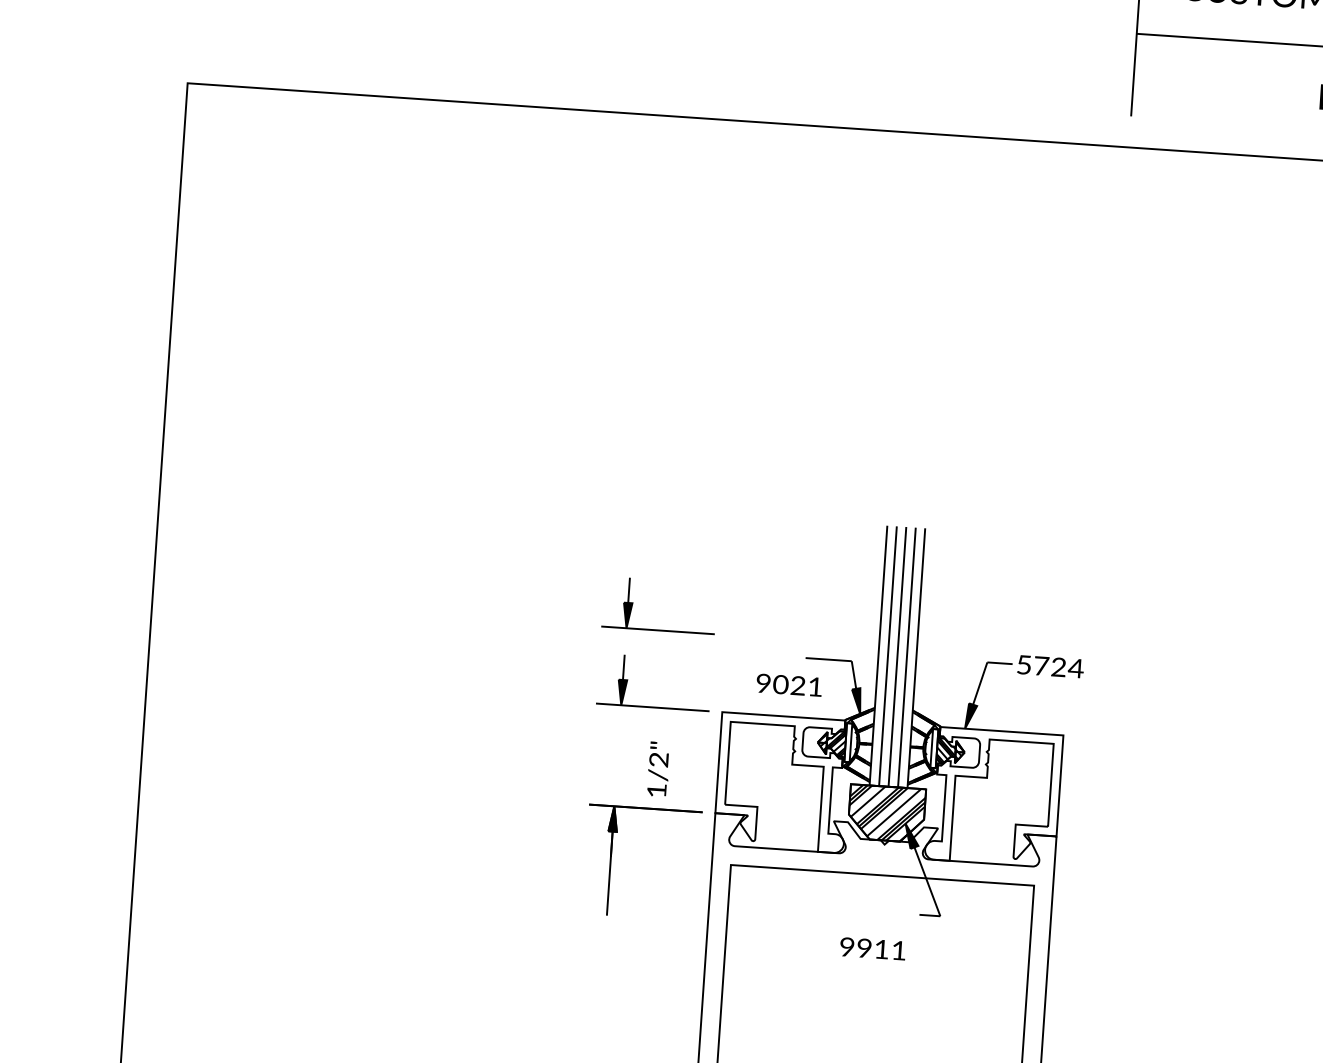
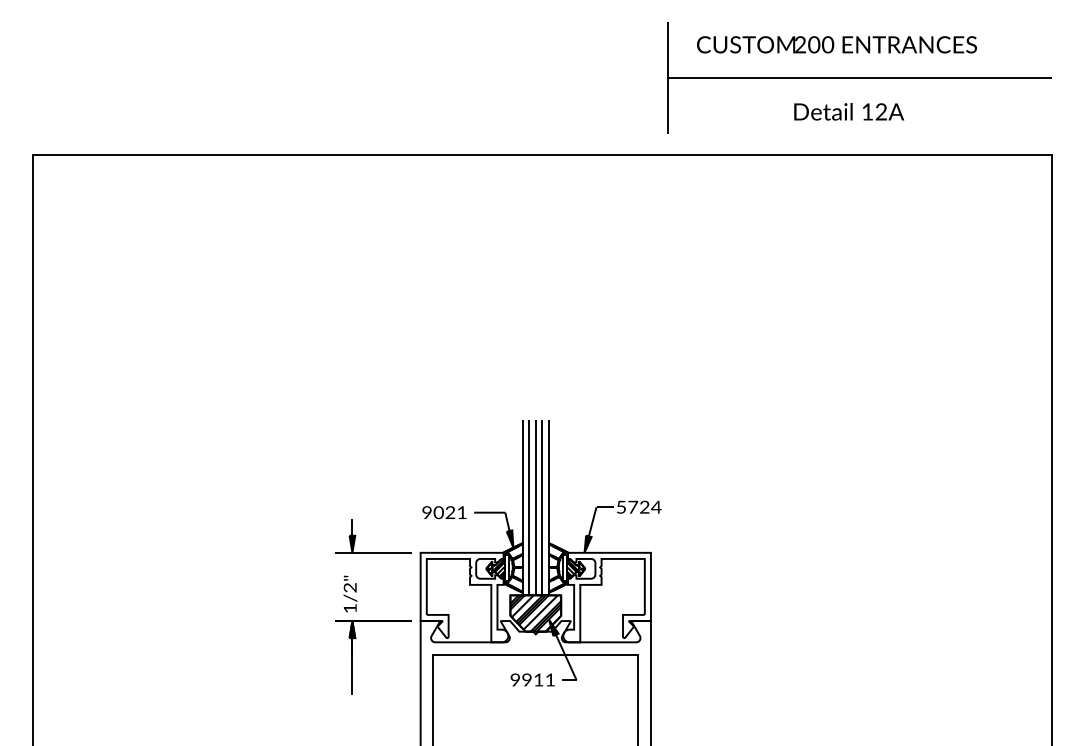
part: (657, 629) -> (373, 500), removed
text: (789, 684) -> (444, 512), moved
text: (658, 768) -> (350, 593), moved
text: (872, 948) -> (532, 679), moved

